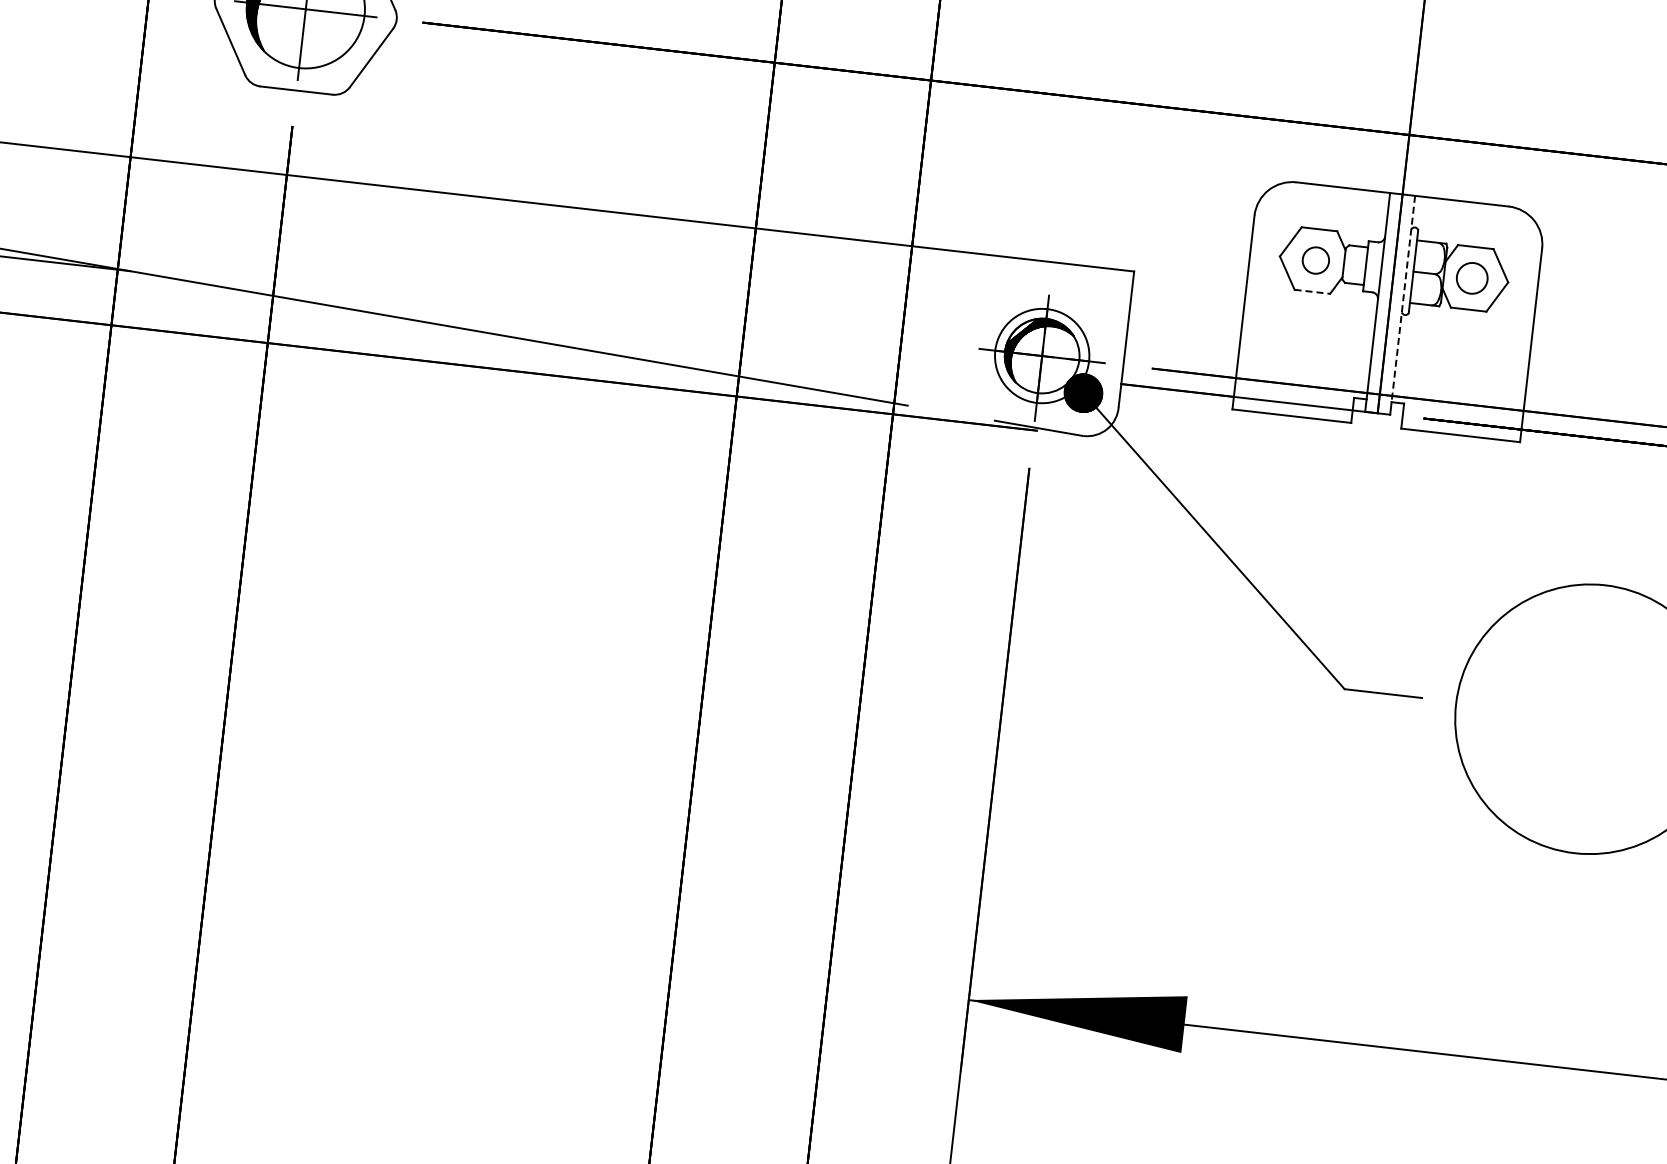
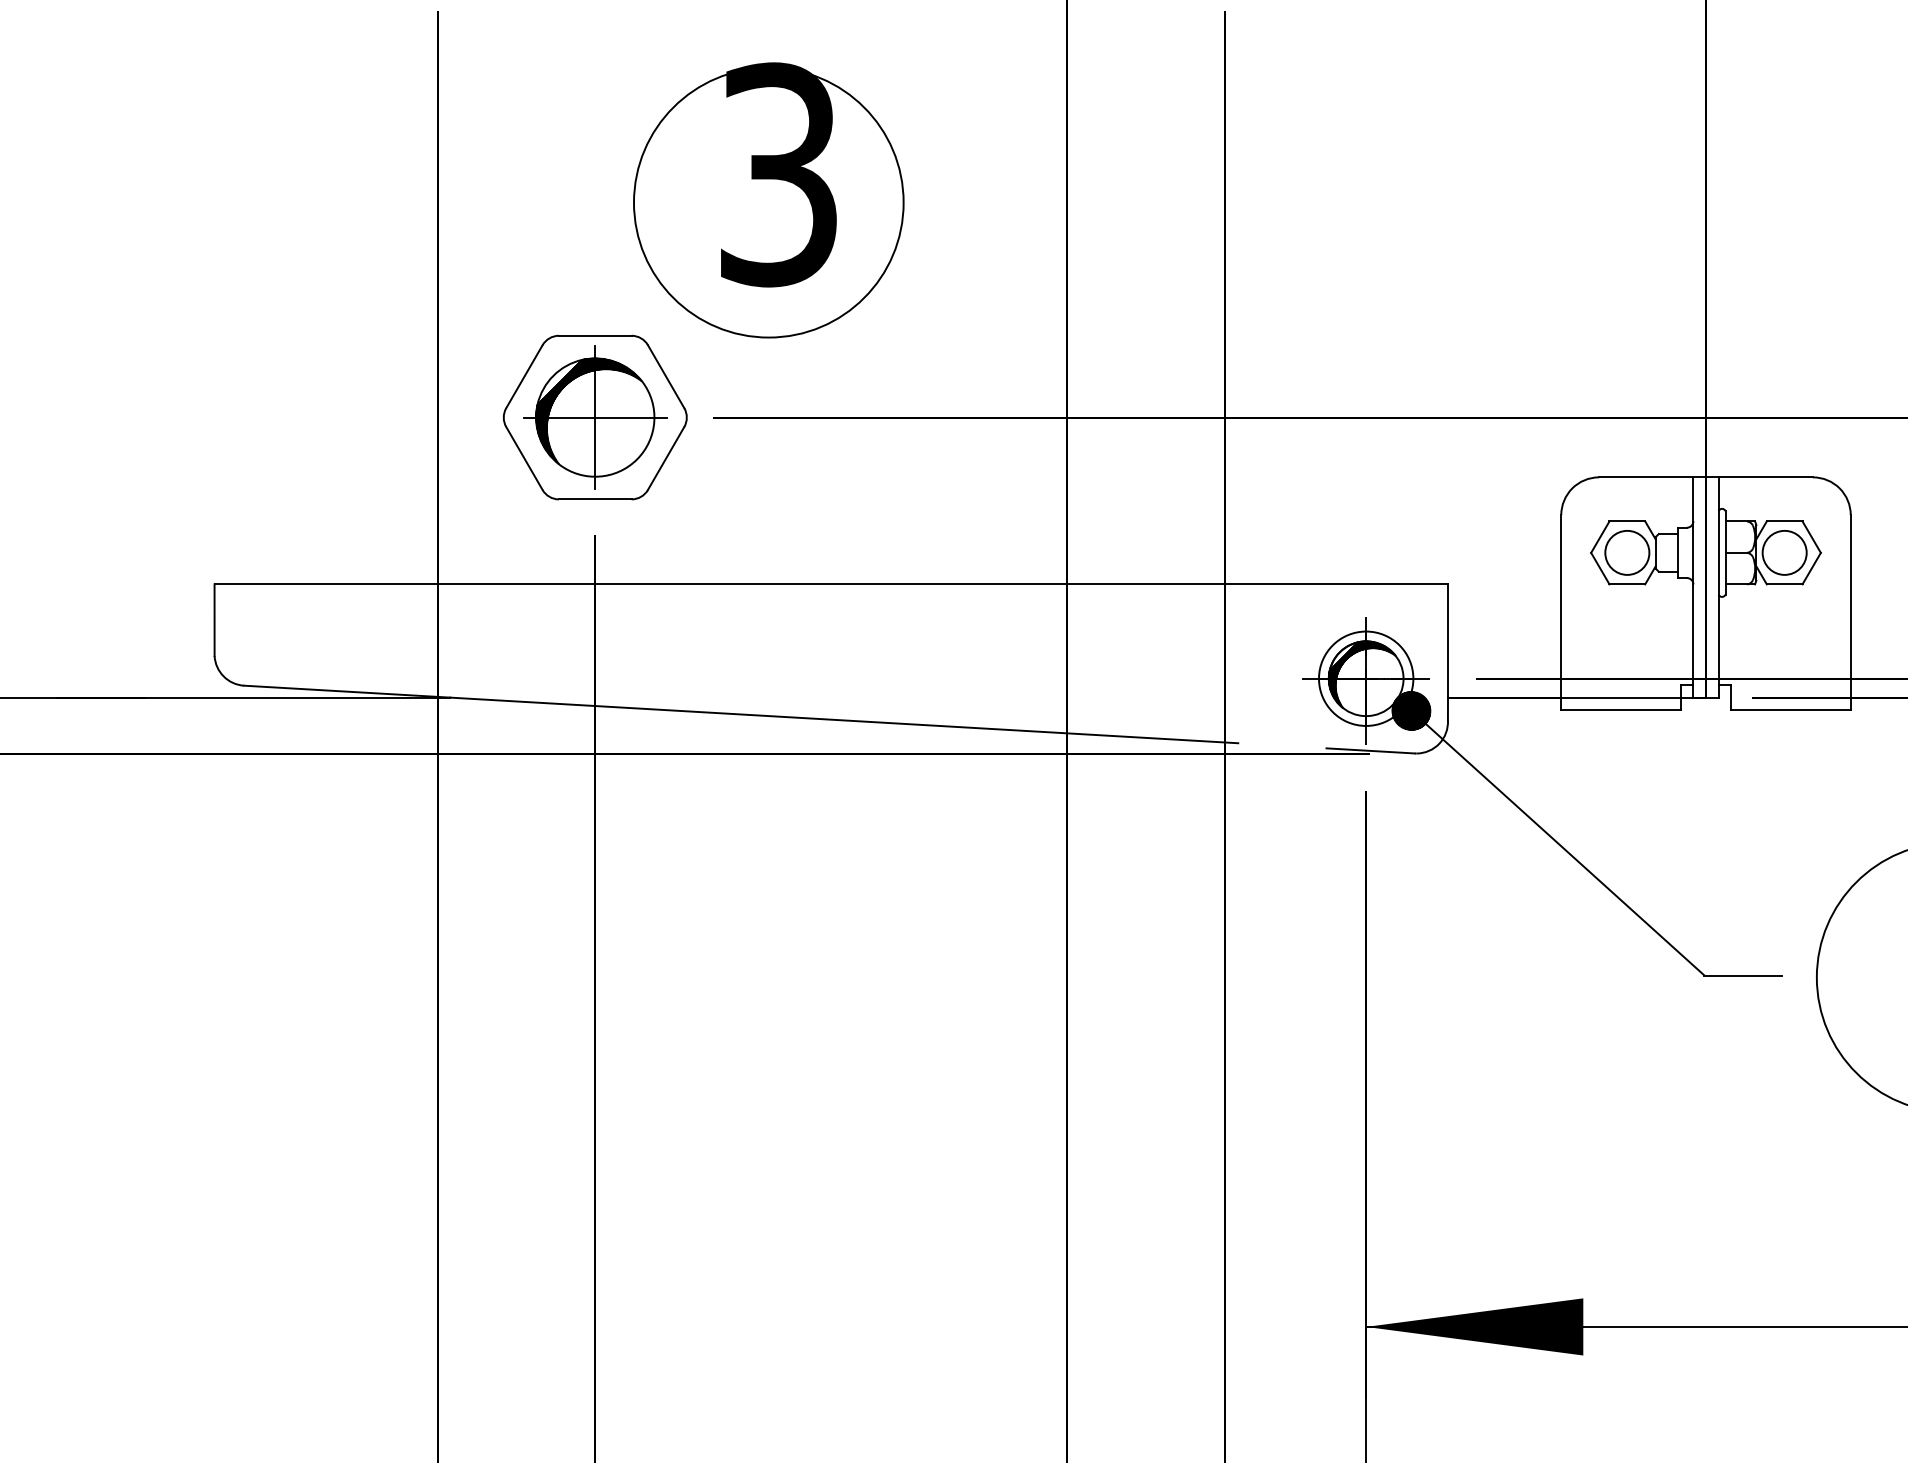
circle: (1316, 260) -> (1627, 552), size x1.67
circle: (1472, 277) -> (1784, 552), size x1.43
line: (1312, 291) -> (1627, 584), dashed -> solid
line: (1403, 299) -> (1718, 581), dashed -> solid

